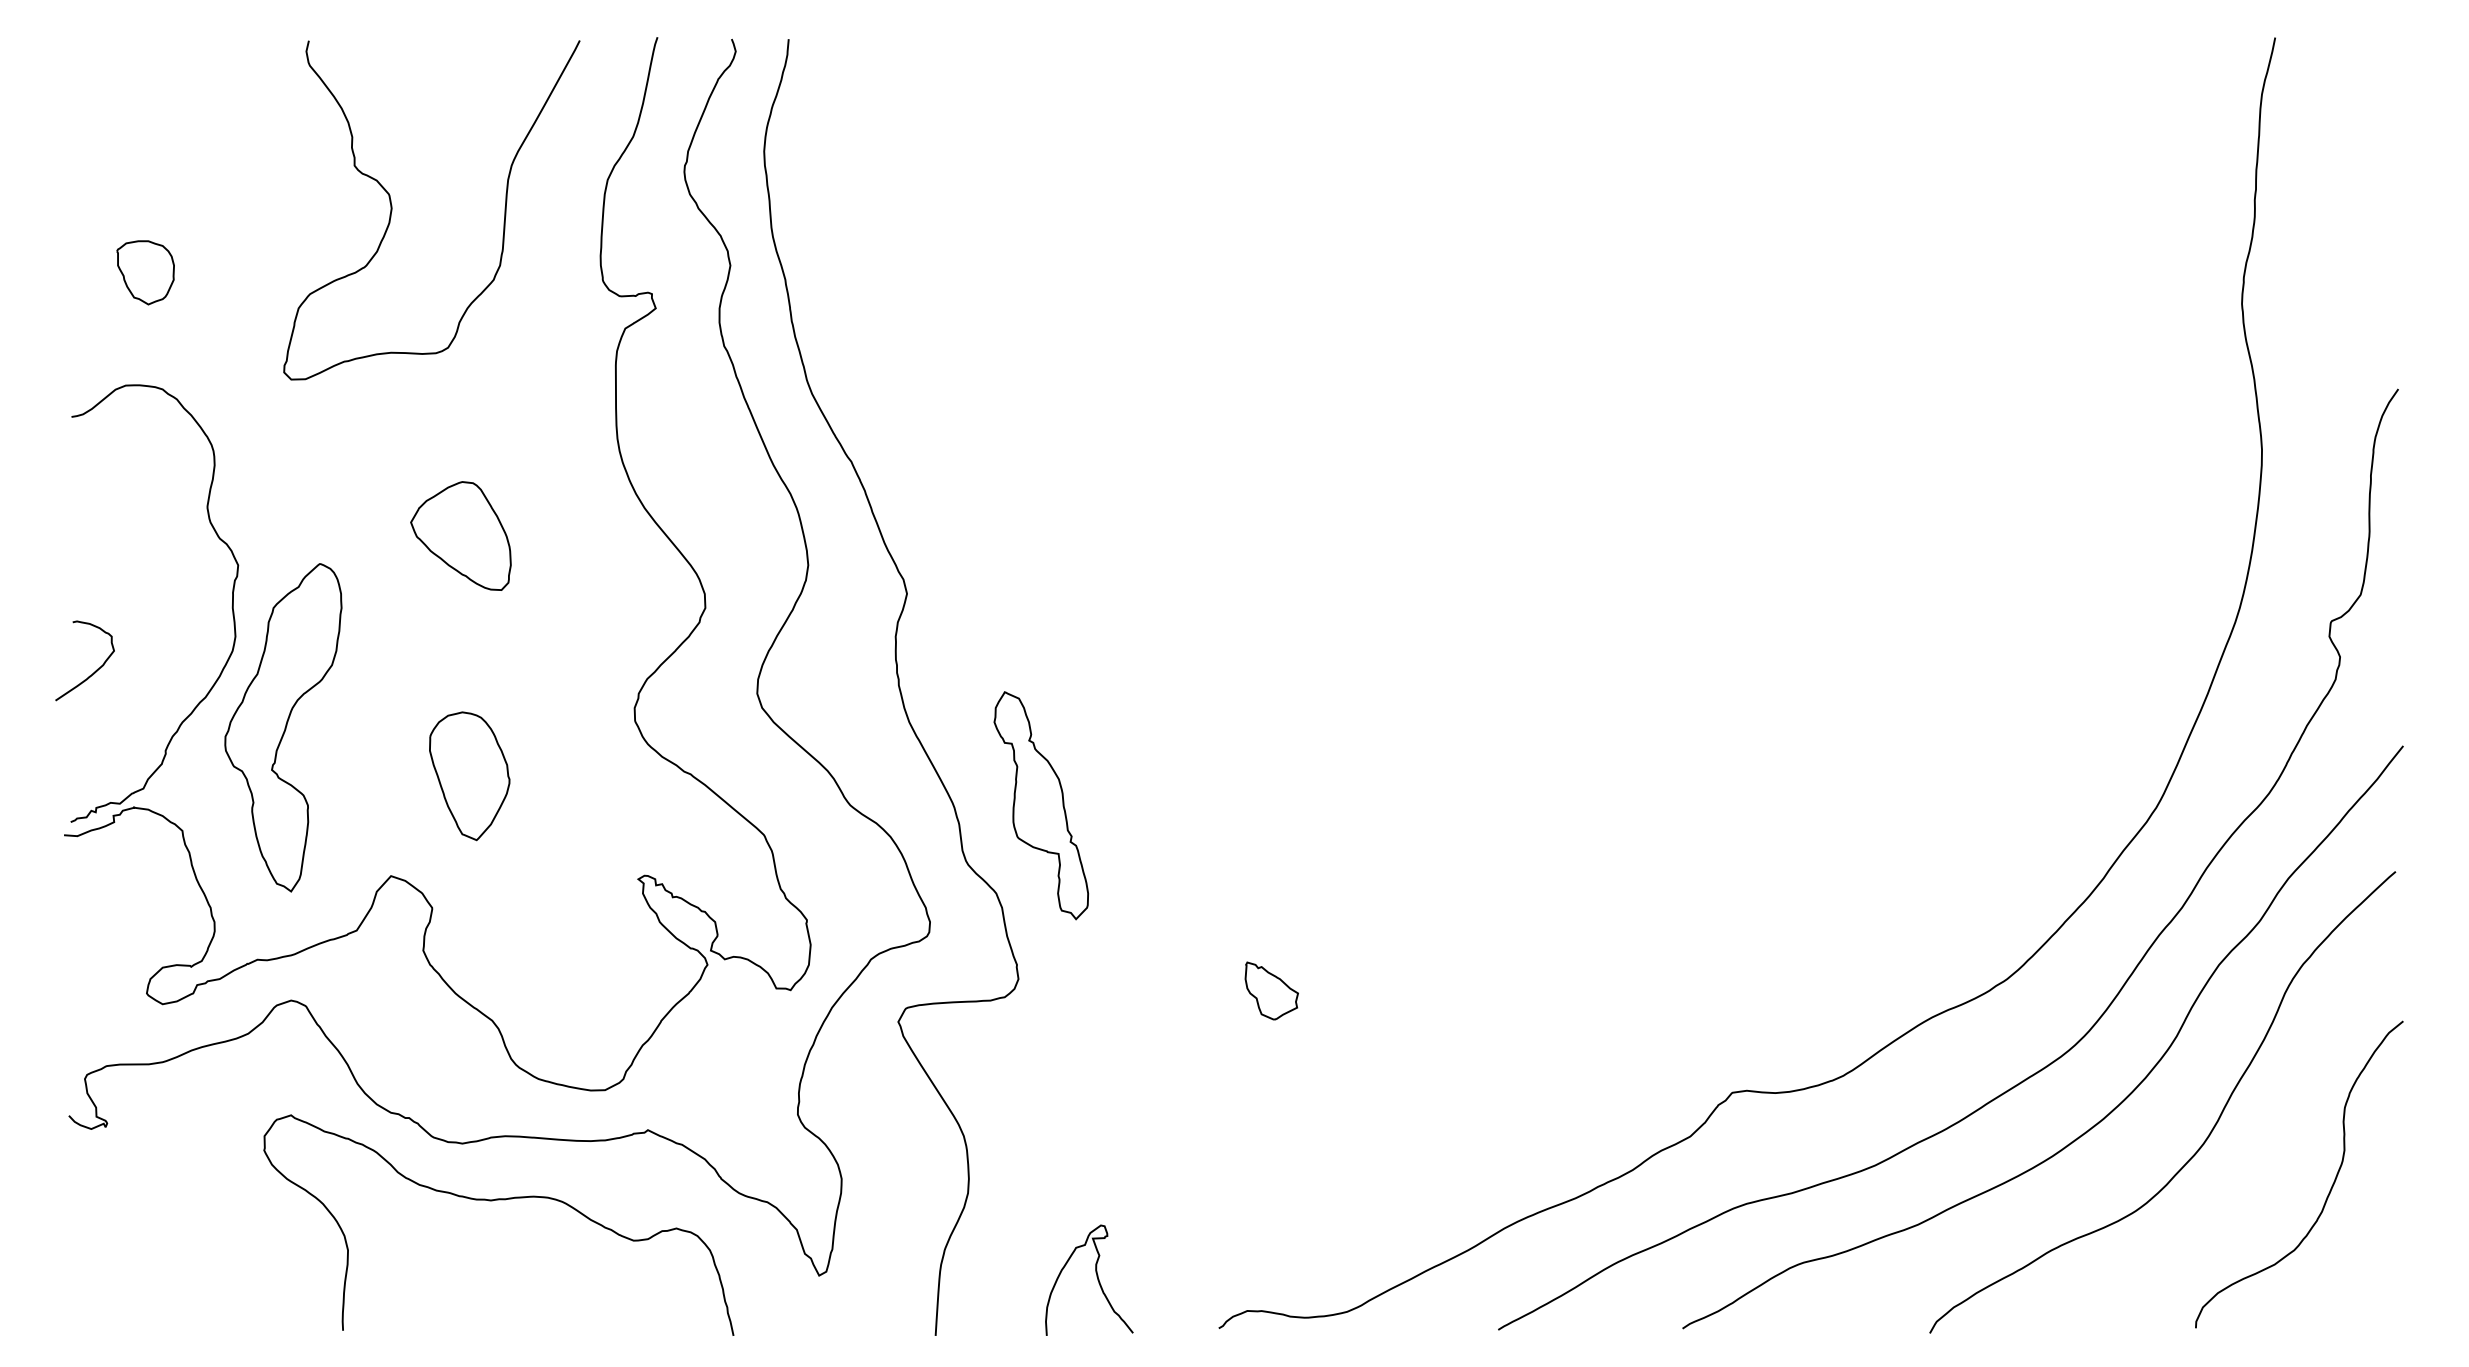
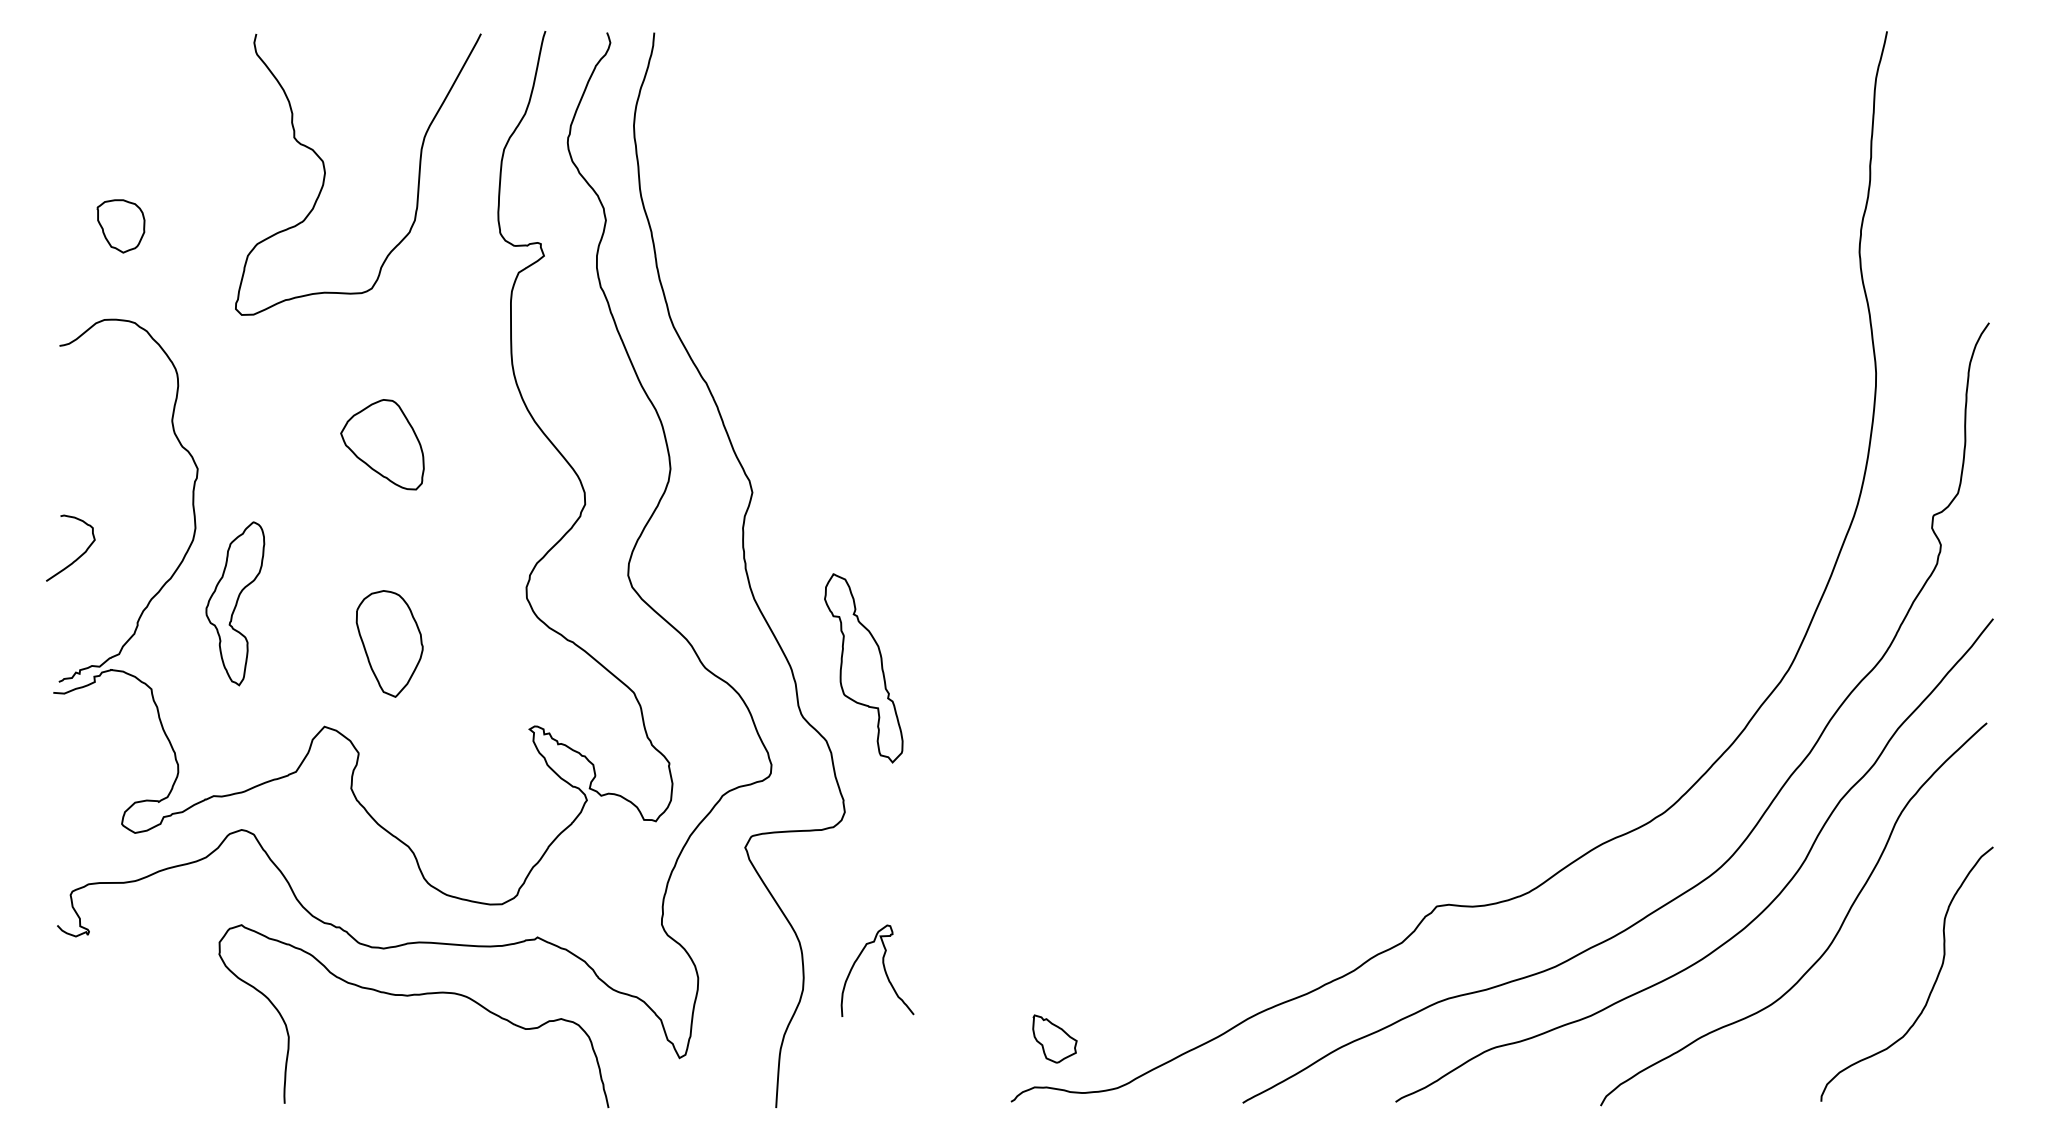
part: (283, 727) -> (235, 603), size x0.6
part: (1271, 990) -> (1054, 1038), moved
curve: (1096, 1277) -> (883, 968), moved

